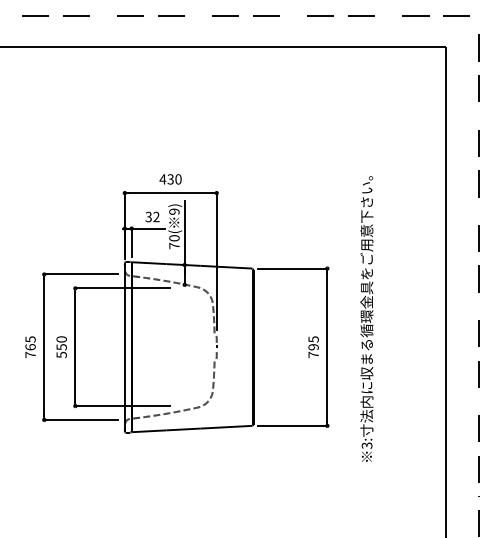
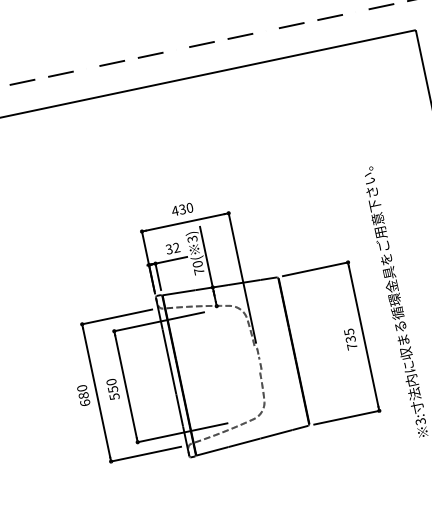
text: (174, 211) -> (192, 239), 9) -> 3)
text: (30, 347) -> (83, 395), 765 -> 680
text: (313, 347) -> (350, 339), 795 -> 735

